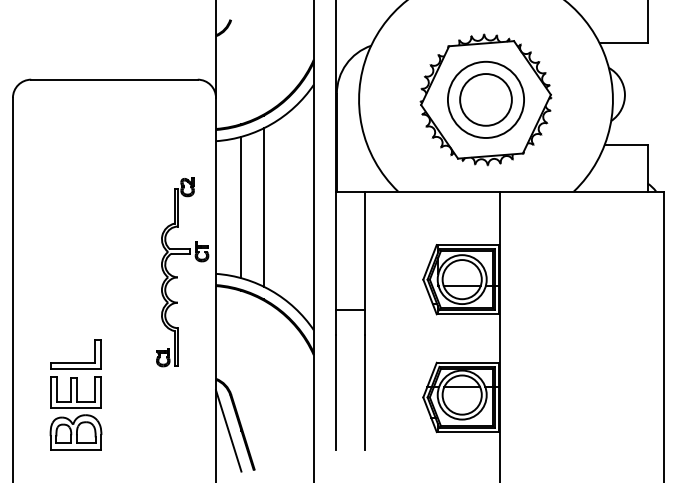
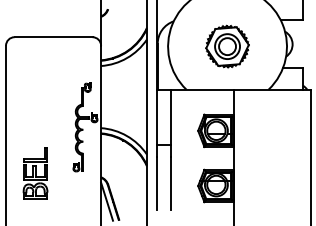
part: (485, 99) -> (227, 46), size x0.7
line: (242, 208) -> (113, 97), removed
line: (263, 208) -> (123, 97), removed
part: (75, 394) -> (35, 173), moved

